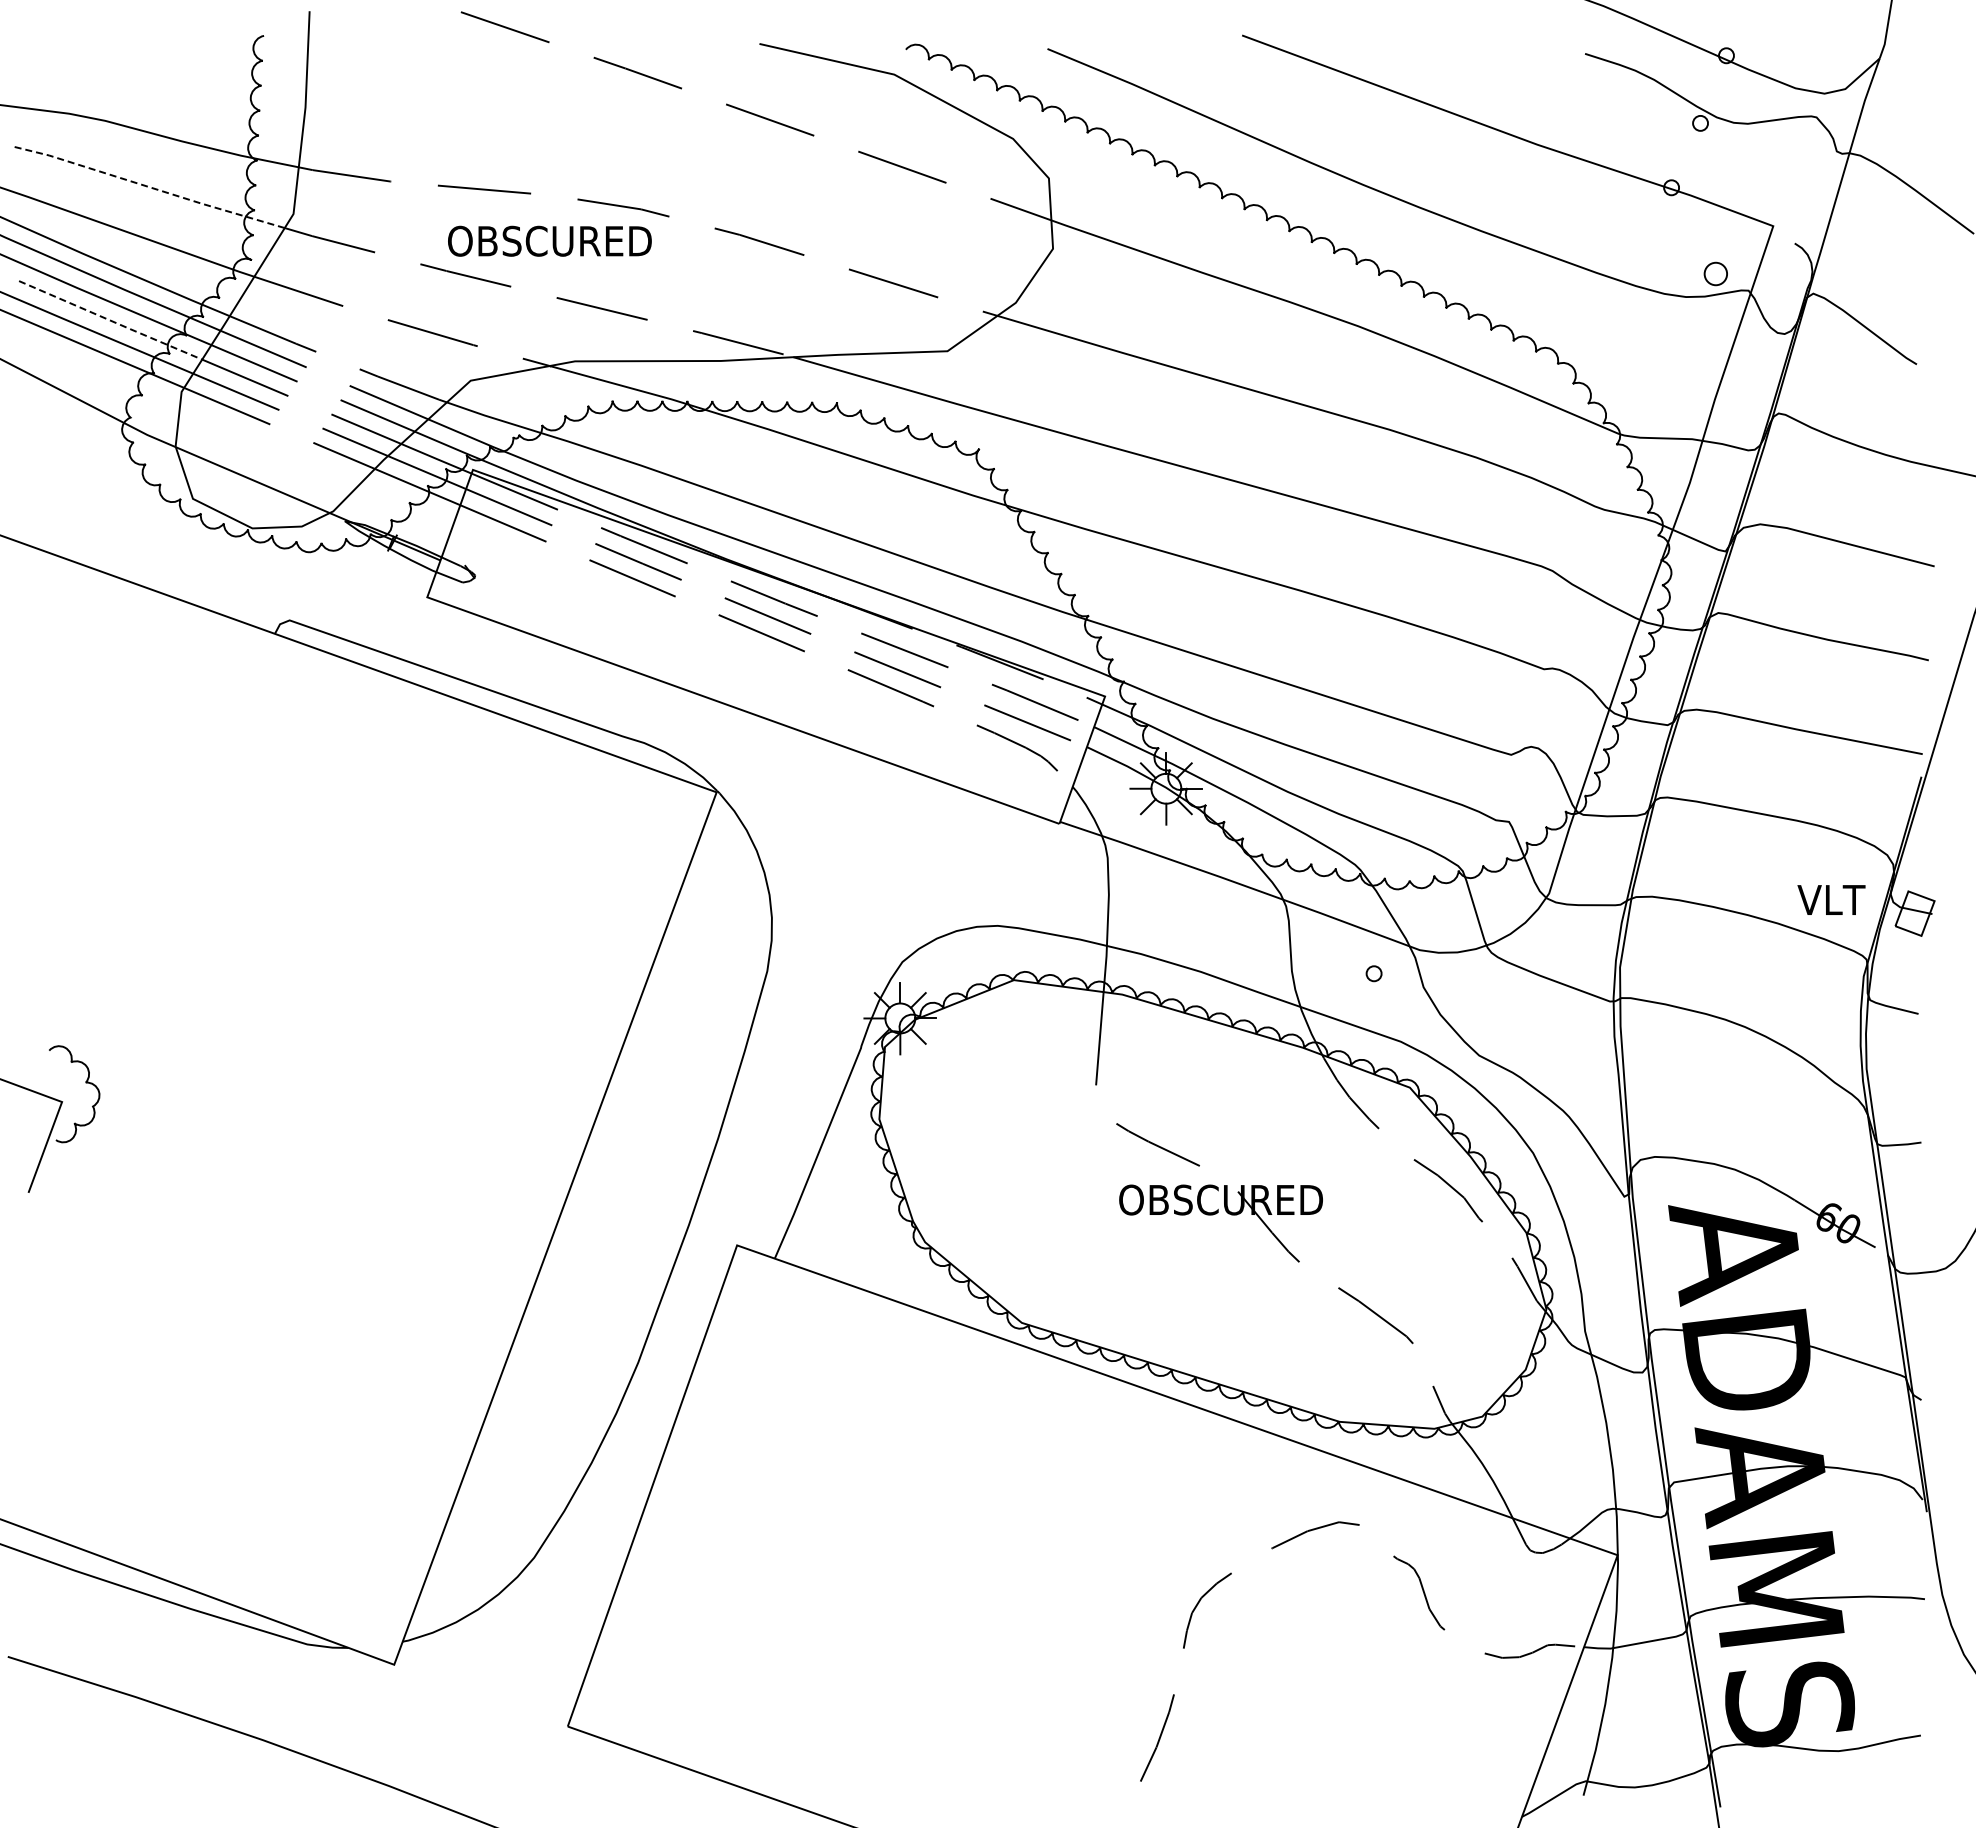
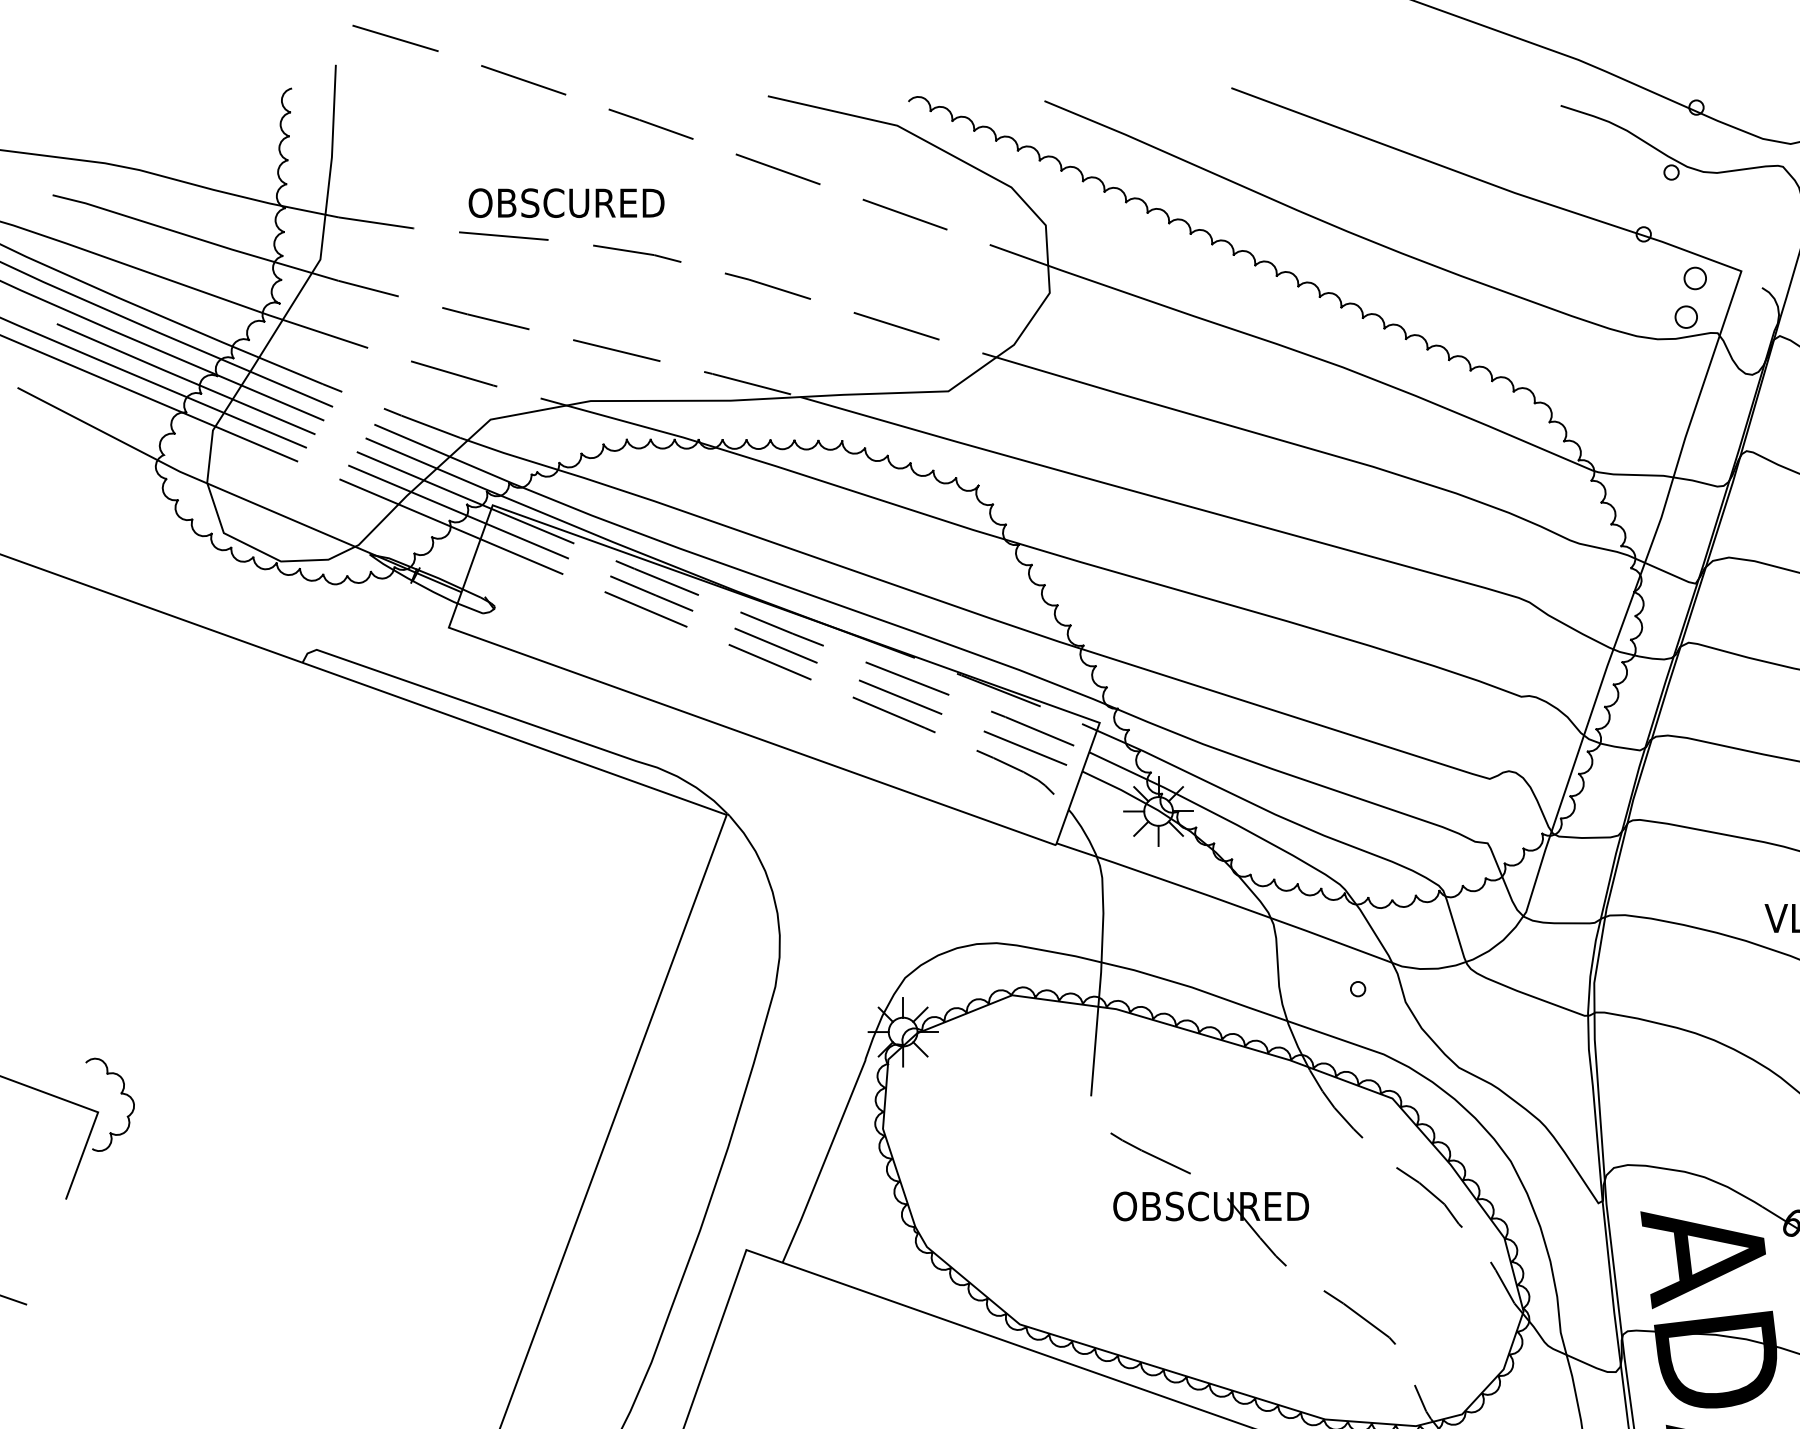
line: (150, 187) -> (183, 234), dashed -> solid
part: (1725, 233) -> (1695, 278), added
text: (549, 240) -> (566, 202), moved
line: (111, 320) -> (145, 361), dashed -> solid

